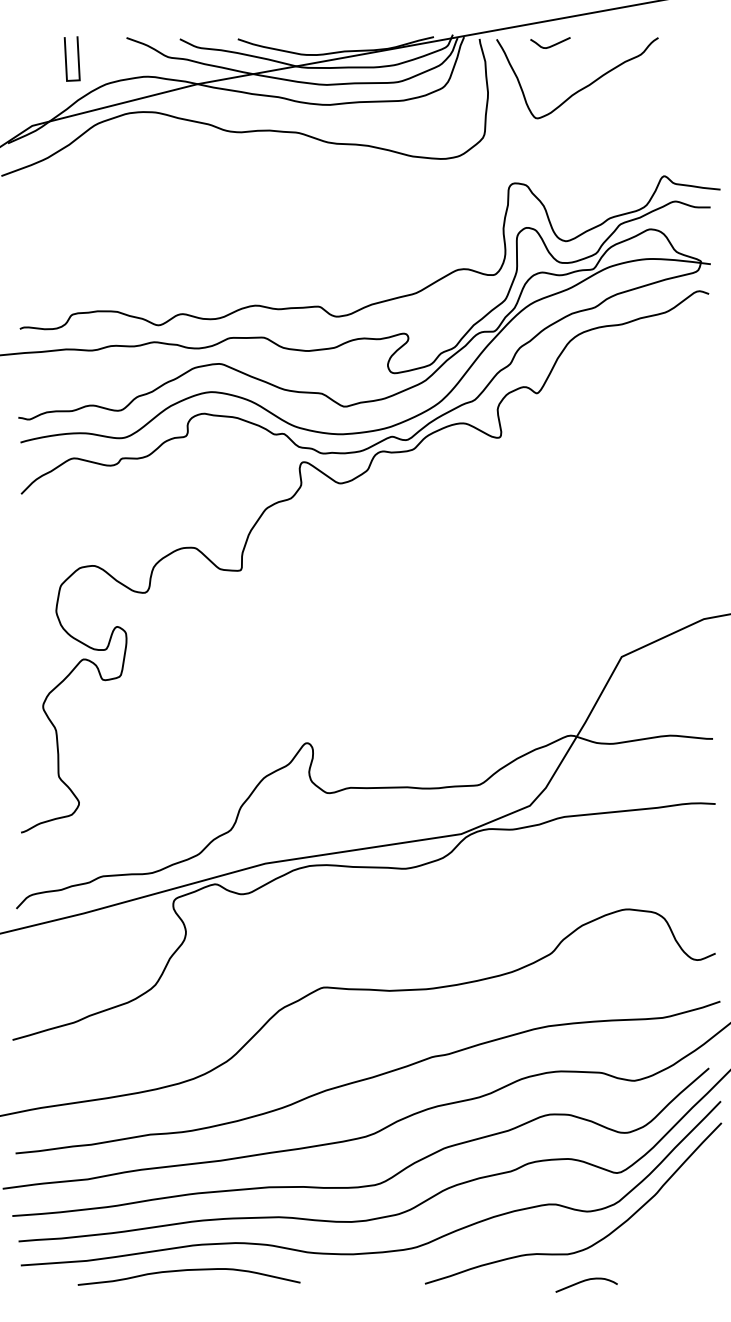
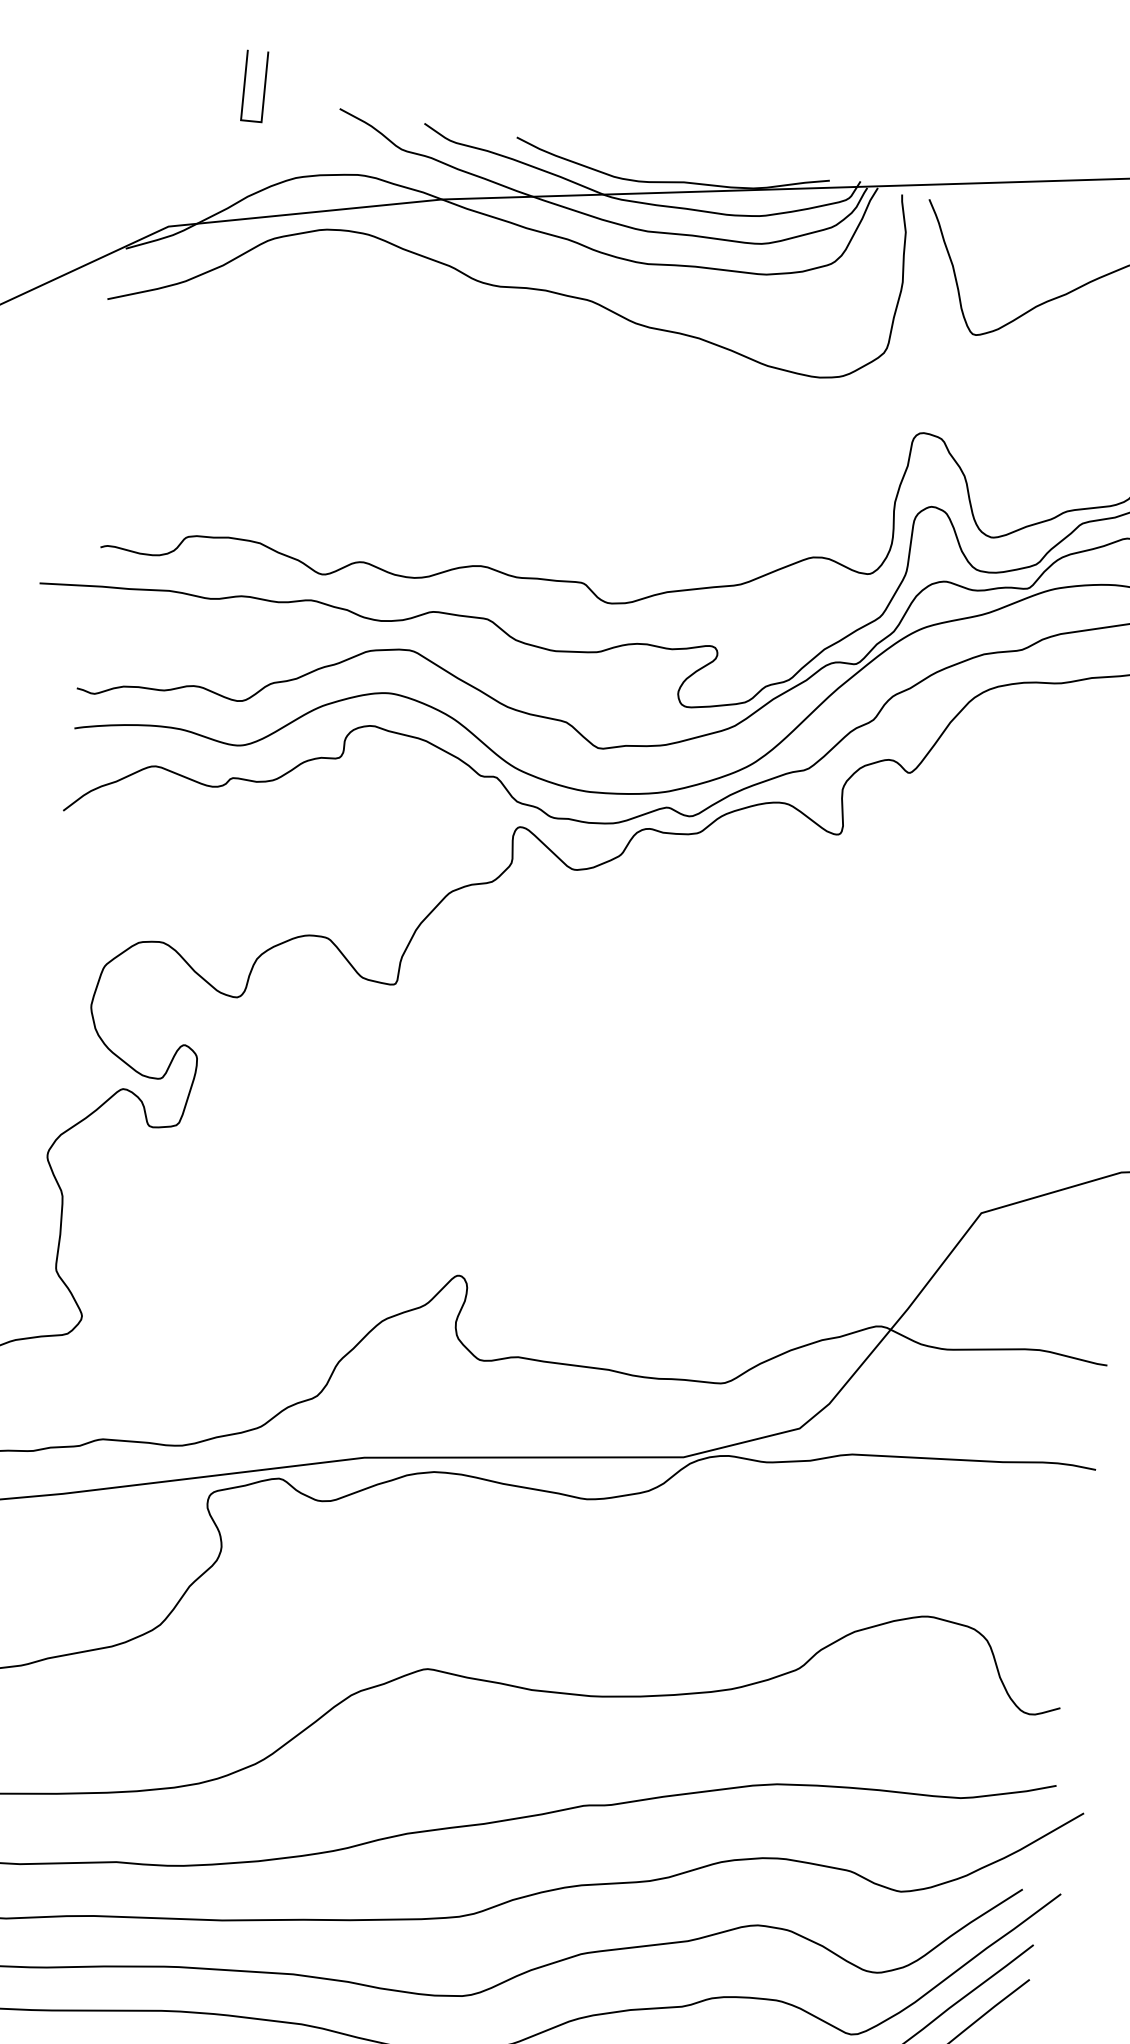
curve: (552, 44) -> (1016, 220), removed
line: (66, 58) -> (245, 84), moved

